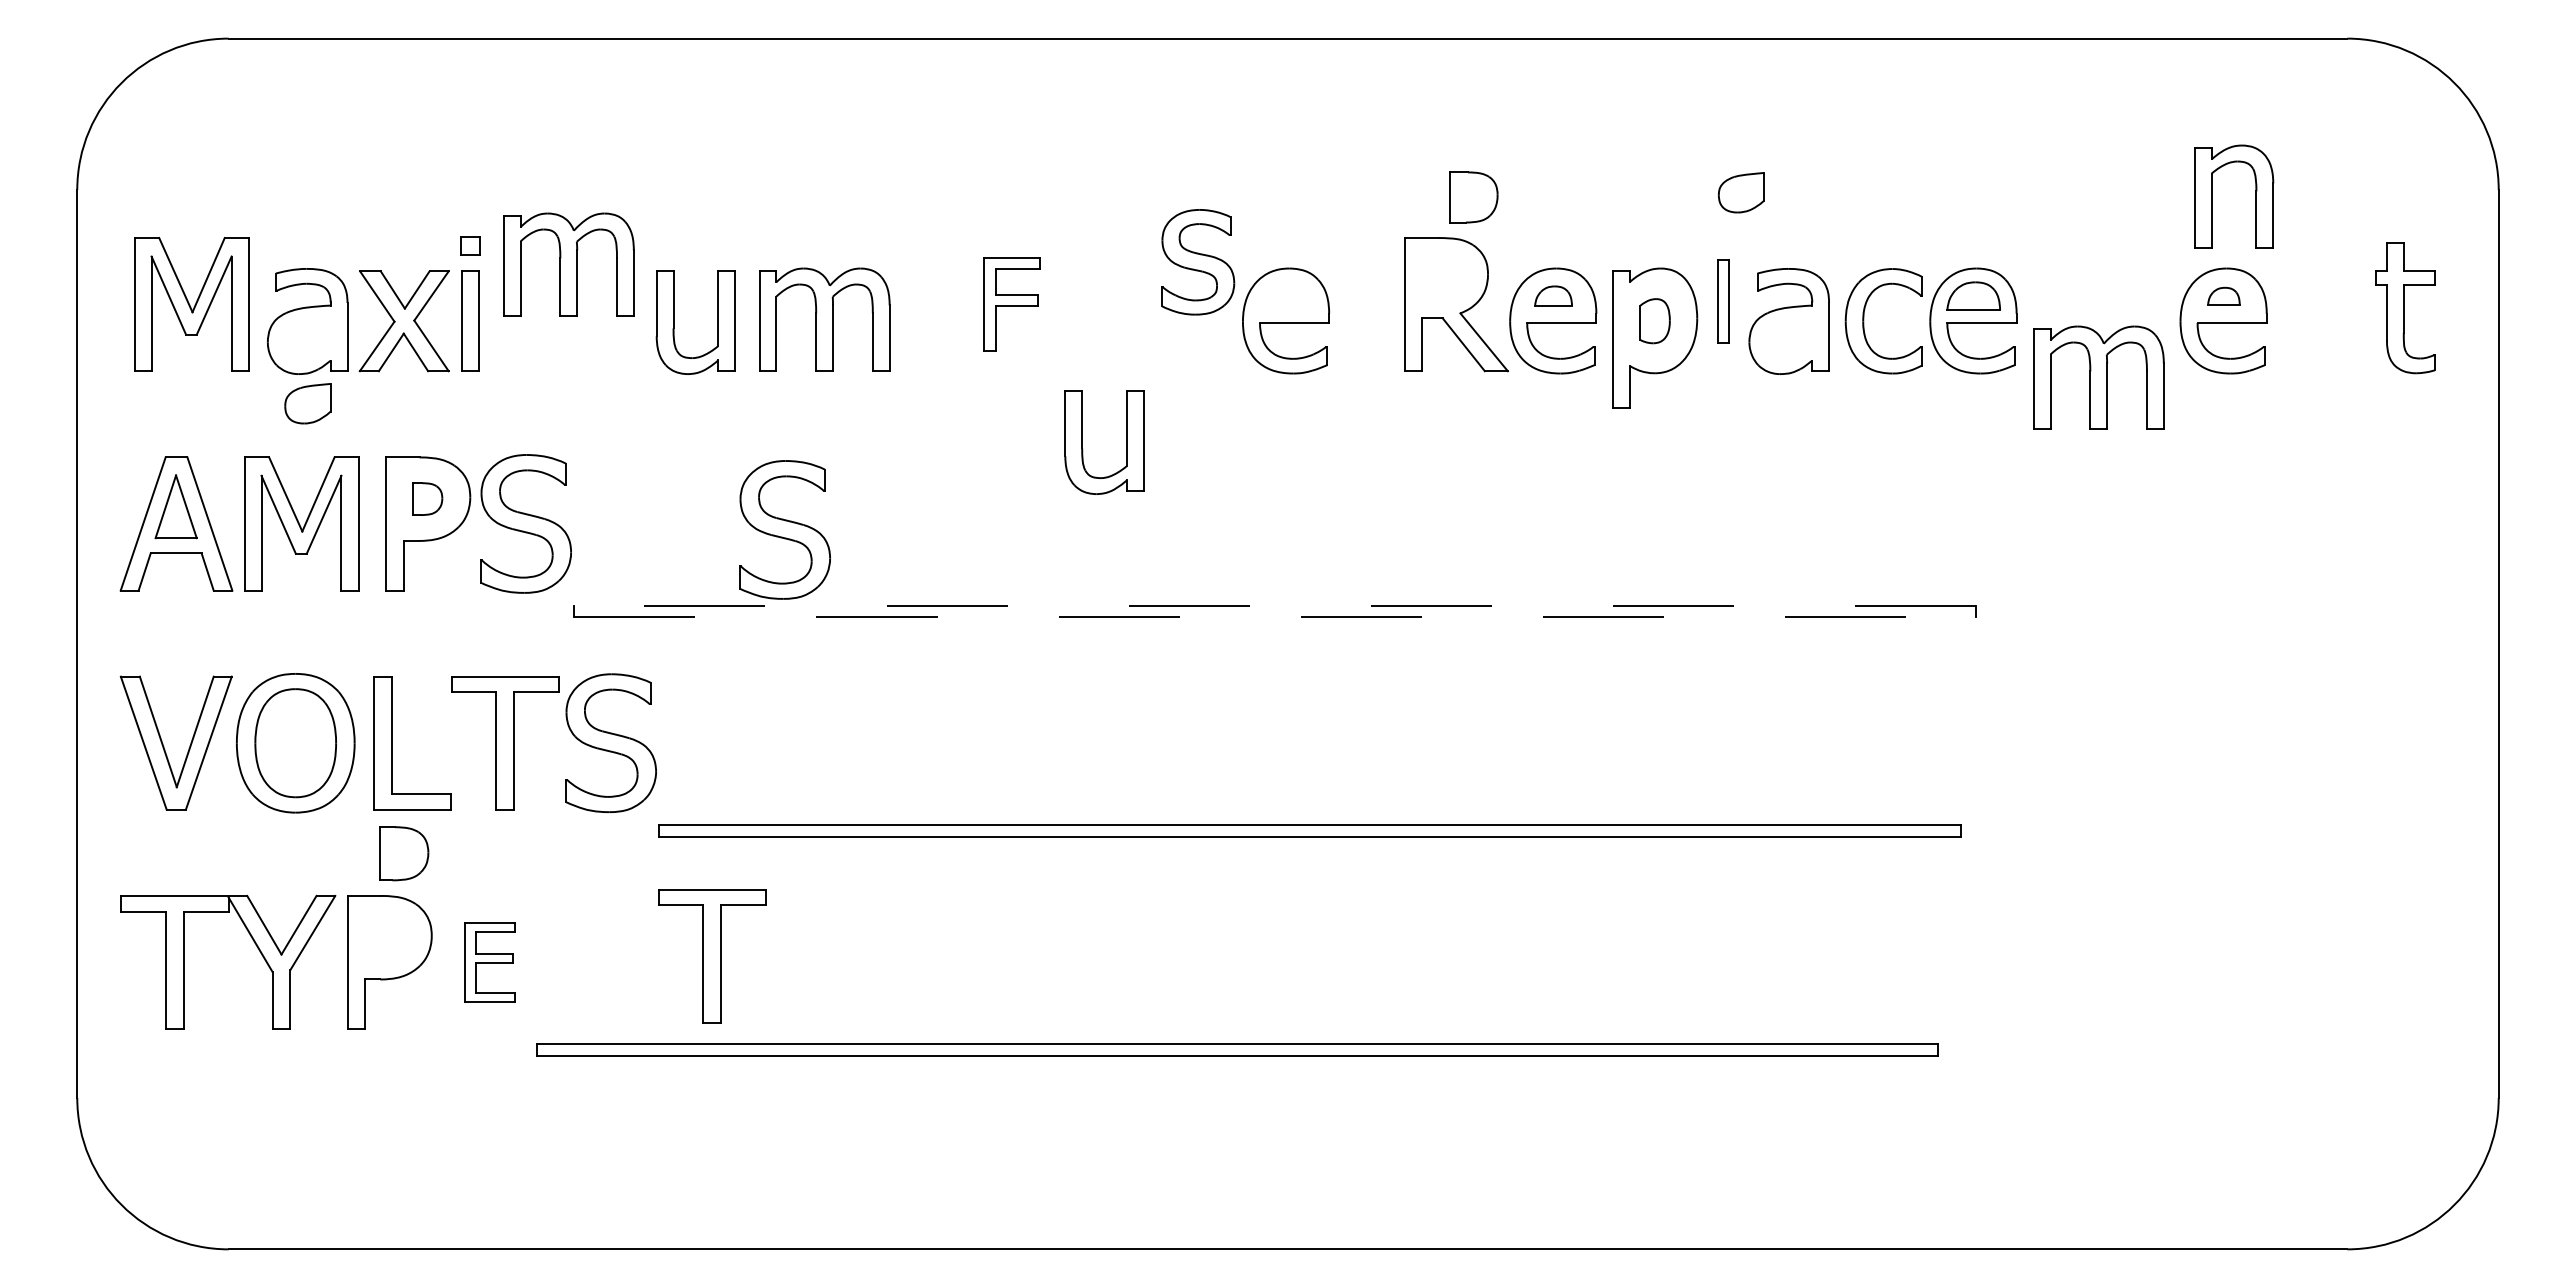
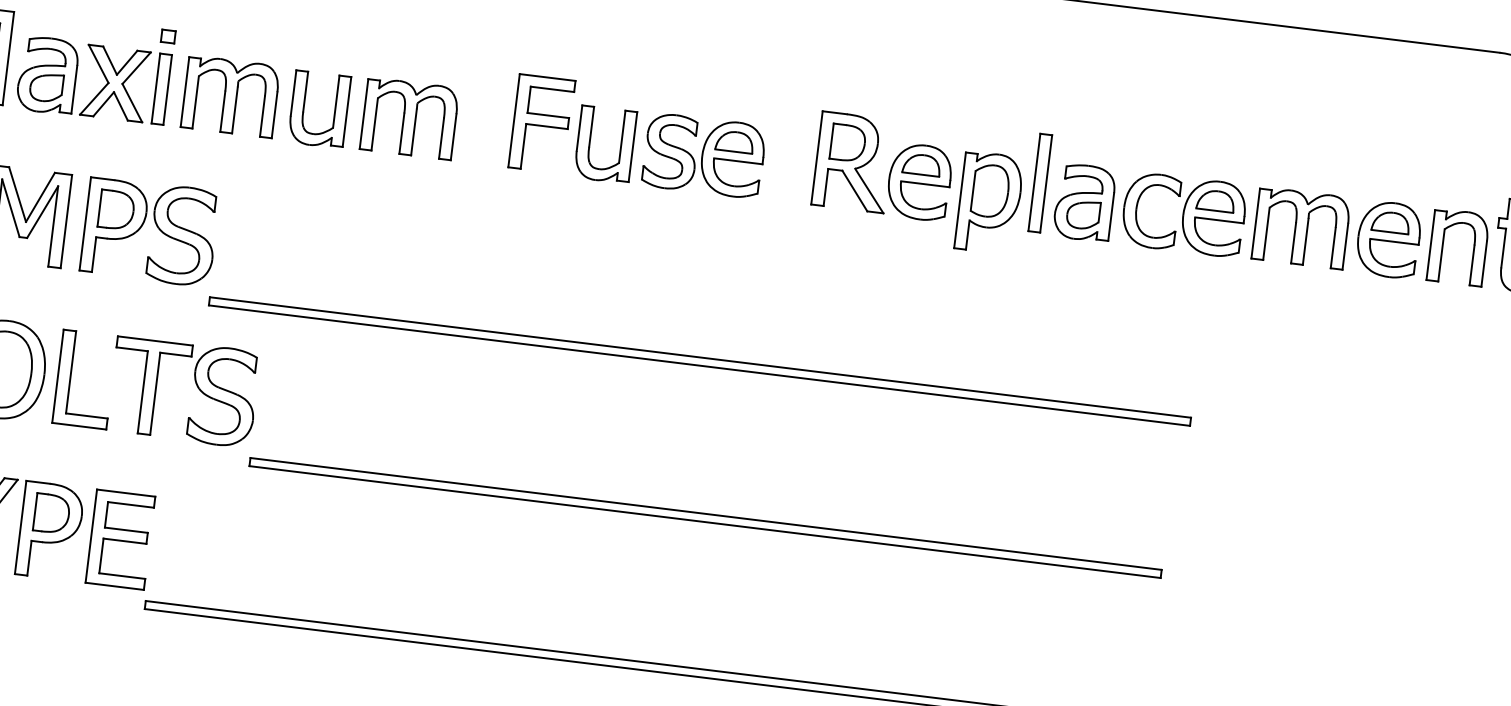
part: (1741, 192) -> (1083, 214), moved
part: (2255, 196) -> (1473, 249), moved
part: (1473, 197) -> (847, 143), moved
part: (1198, 262) -> (671, 151), moved
part: (568, 264) -> (230, 96), moved
part: (1286, 295) -> (735, 141), added
part: (1553, 295) -> (921, 164), size x1.43
part: (2223, 295) -> (1390, 221), size x1.67
part: (1723, 301) -> (1040, 183), size x1.67
part: (1011, 304) -> (541, 124), size x1.43
part: (1654, 320) -> (990, 190), size x1.67
part: (2098, 377) -> (1301, 227), moved
part: (307, 403) -> (46, 87), moved
part: (1082, 442) -> (589, 142), moved
part: (427, 498) -> (116, 209), size x1.67
part: (784, 529) -> (363, 261), removed
line: (1275, 605) -> (700, 357), dashed -> solid
line: (1275, 617) -> (699, 365), dashed -> solid
part: (404, 853) -> (52, 513), moved
part: (712, 956) -> (276, 554), removed
part: (490, 962) -> (120, 539), size x1.67

